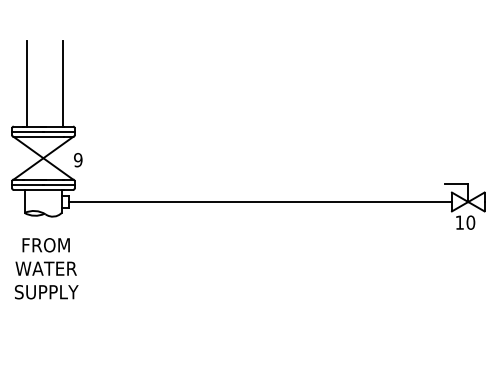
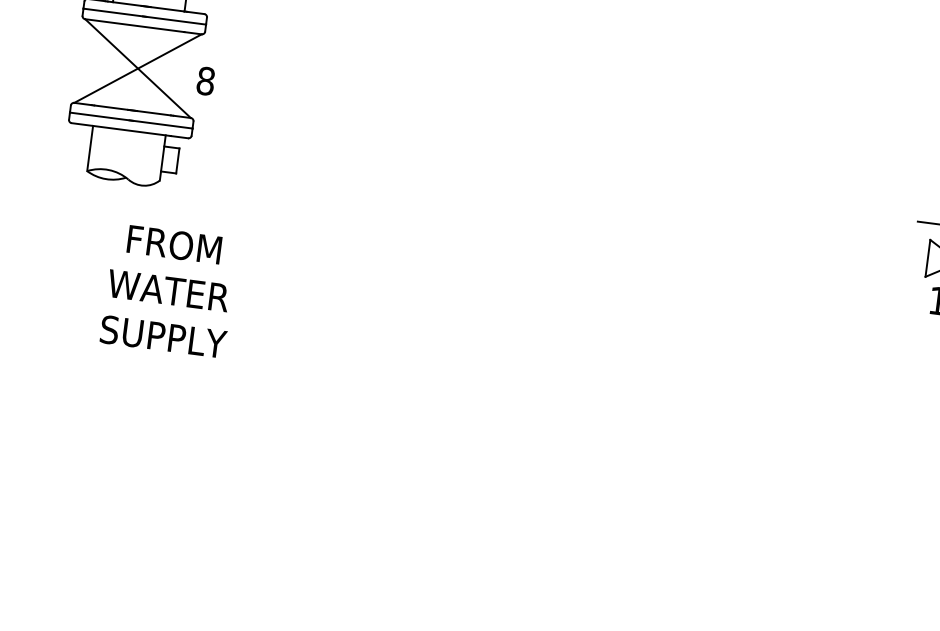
text: (78, 160) -> (206, 81), 9 -> 8
line: (260, 202) -> (552, 210), removed
text: (46, 268) -> (169, 290), moved

